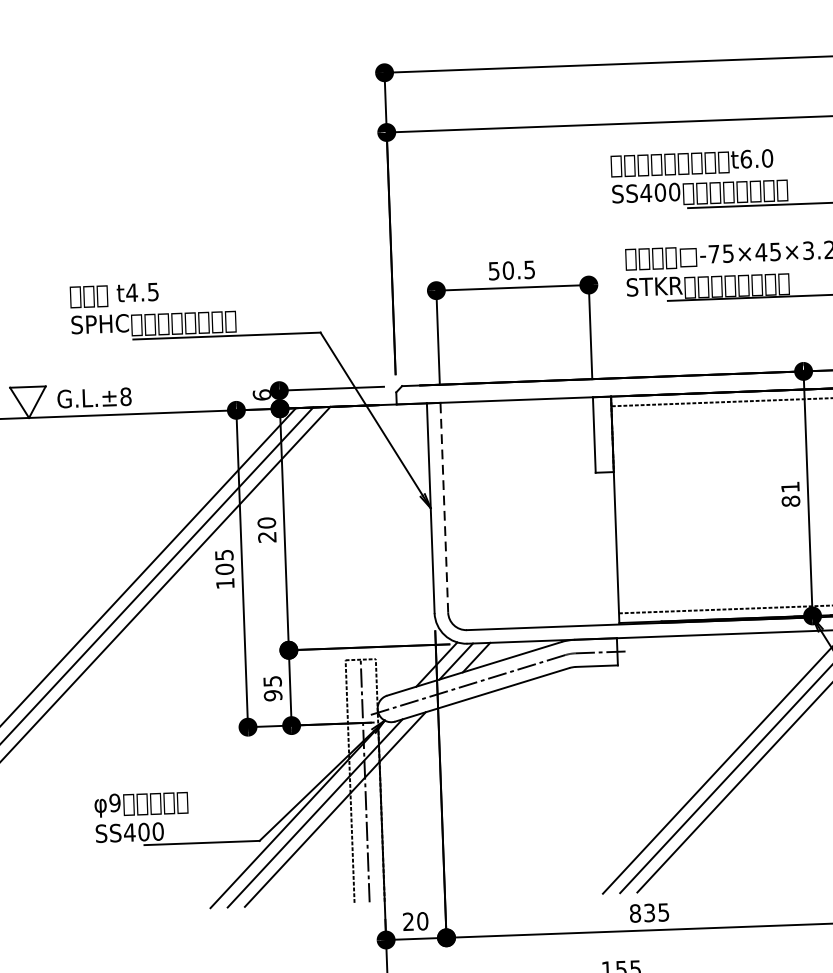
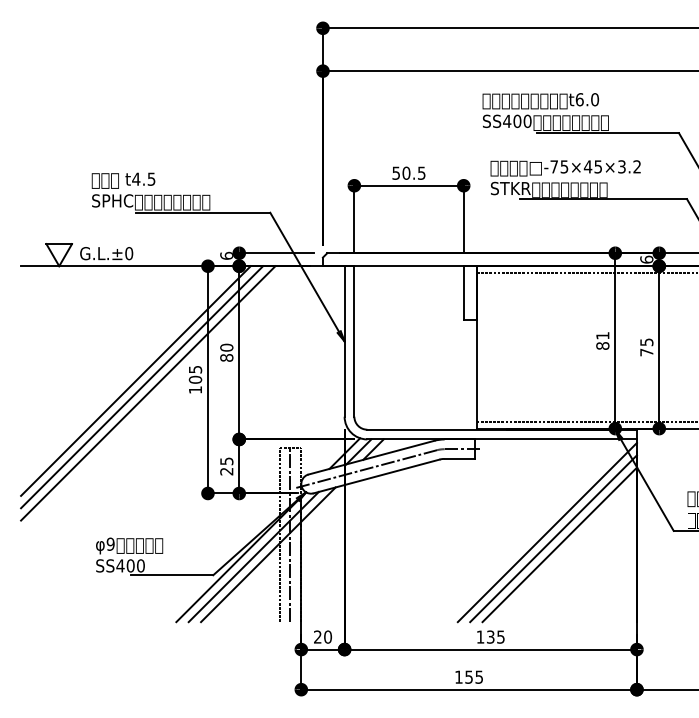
text: (126, 396) -> (129, 253), G.L.±8 -> G.L.±0
line: (444, 506) -> (354, 340), dashed -> solid
text: (266, 536) -> (226, 357), 20 -> 80
text: (272, 695) -> (226, 471), 95 -> 25
text: (635, 912) -> (480, 636), 835 -> 135

